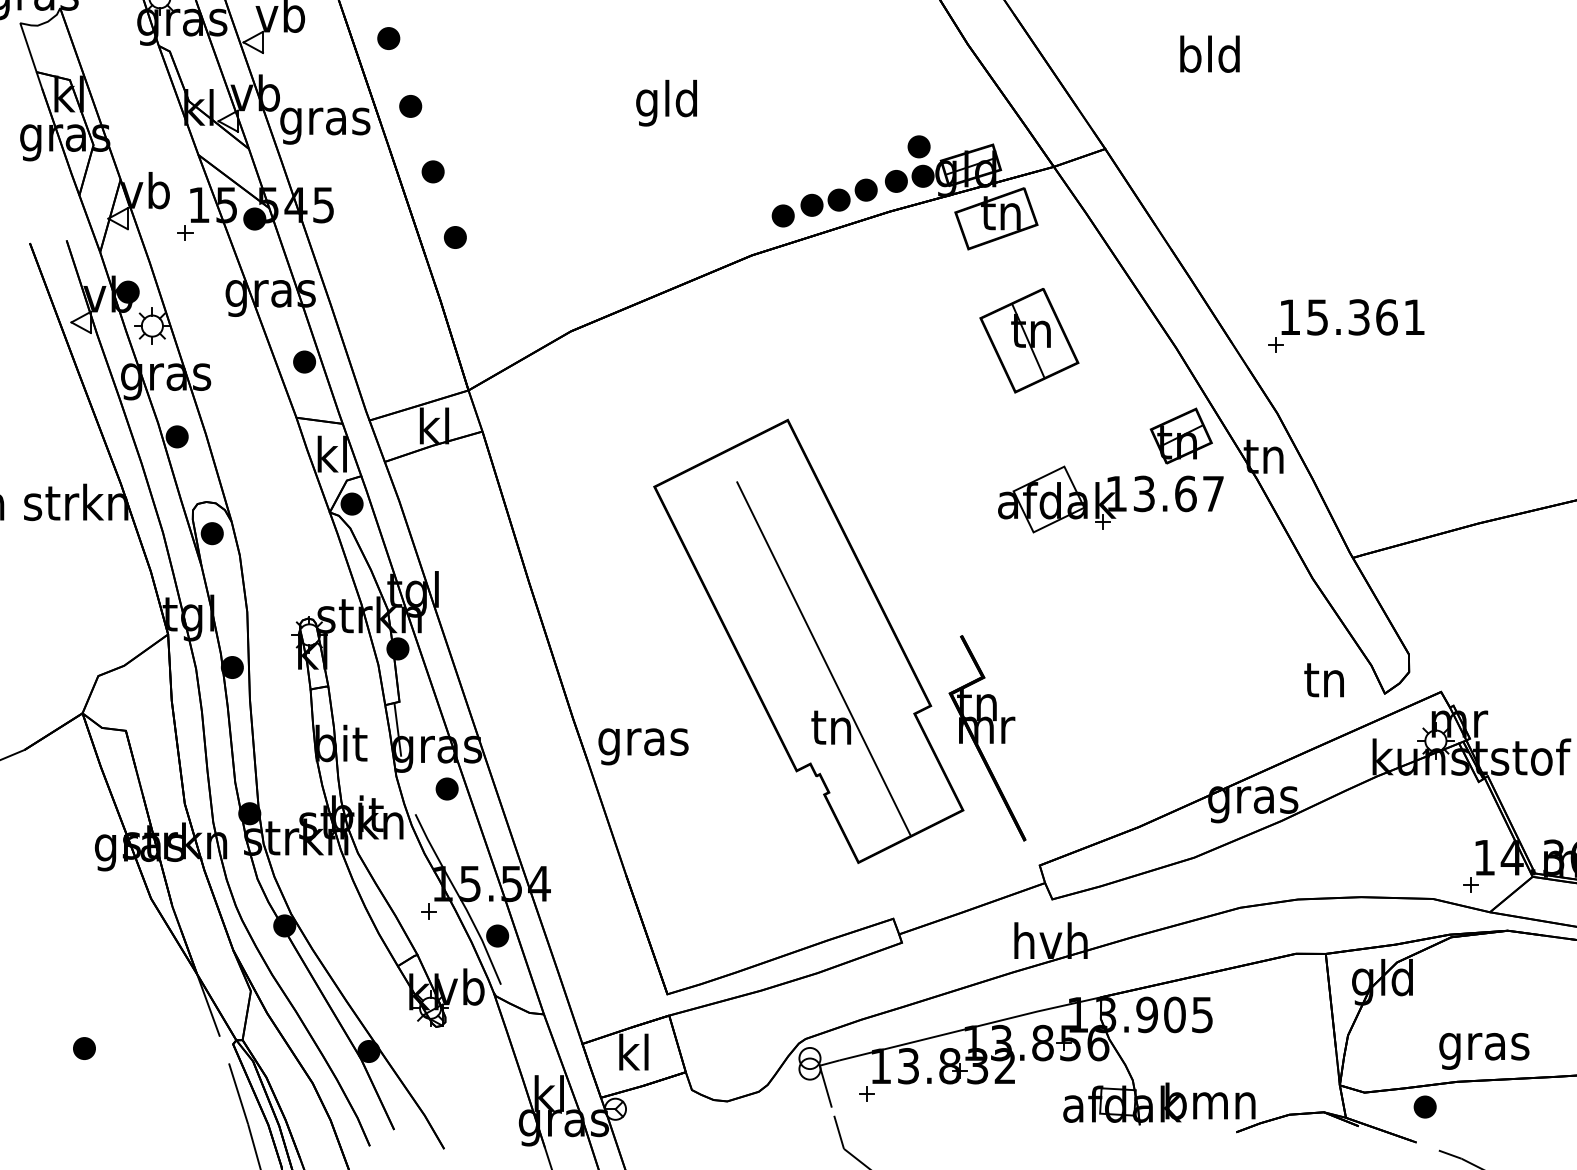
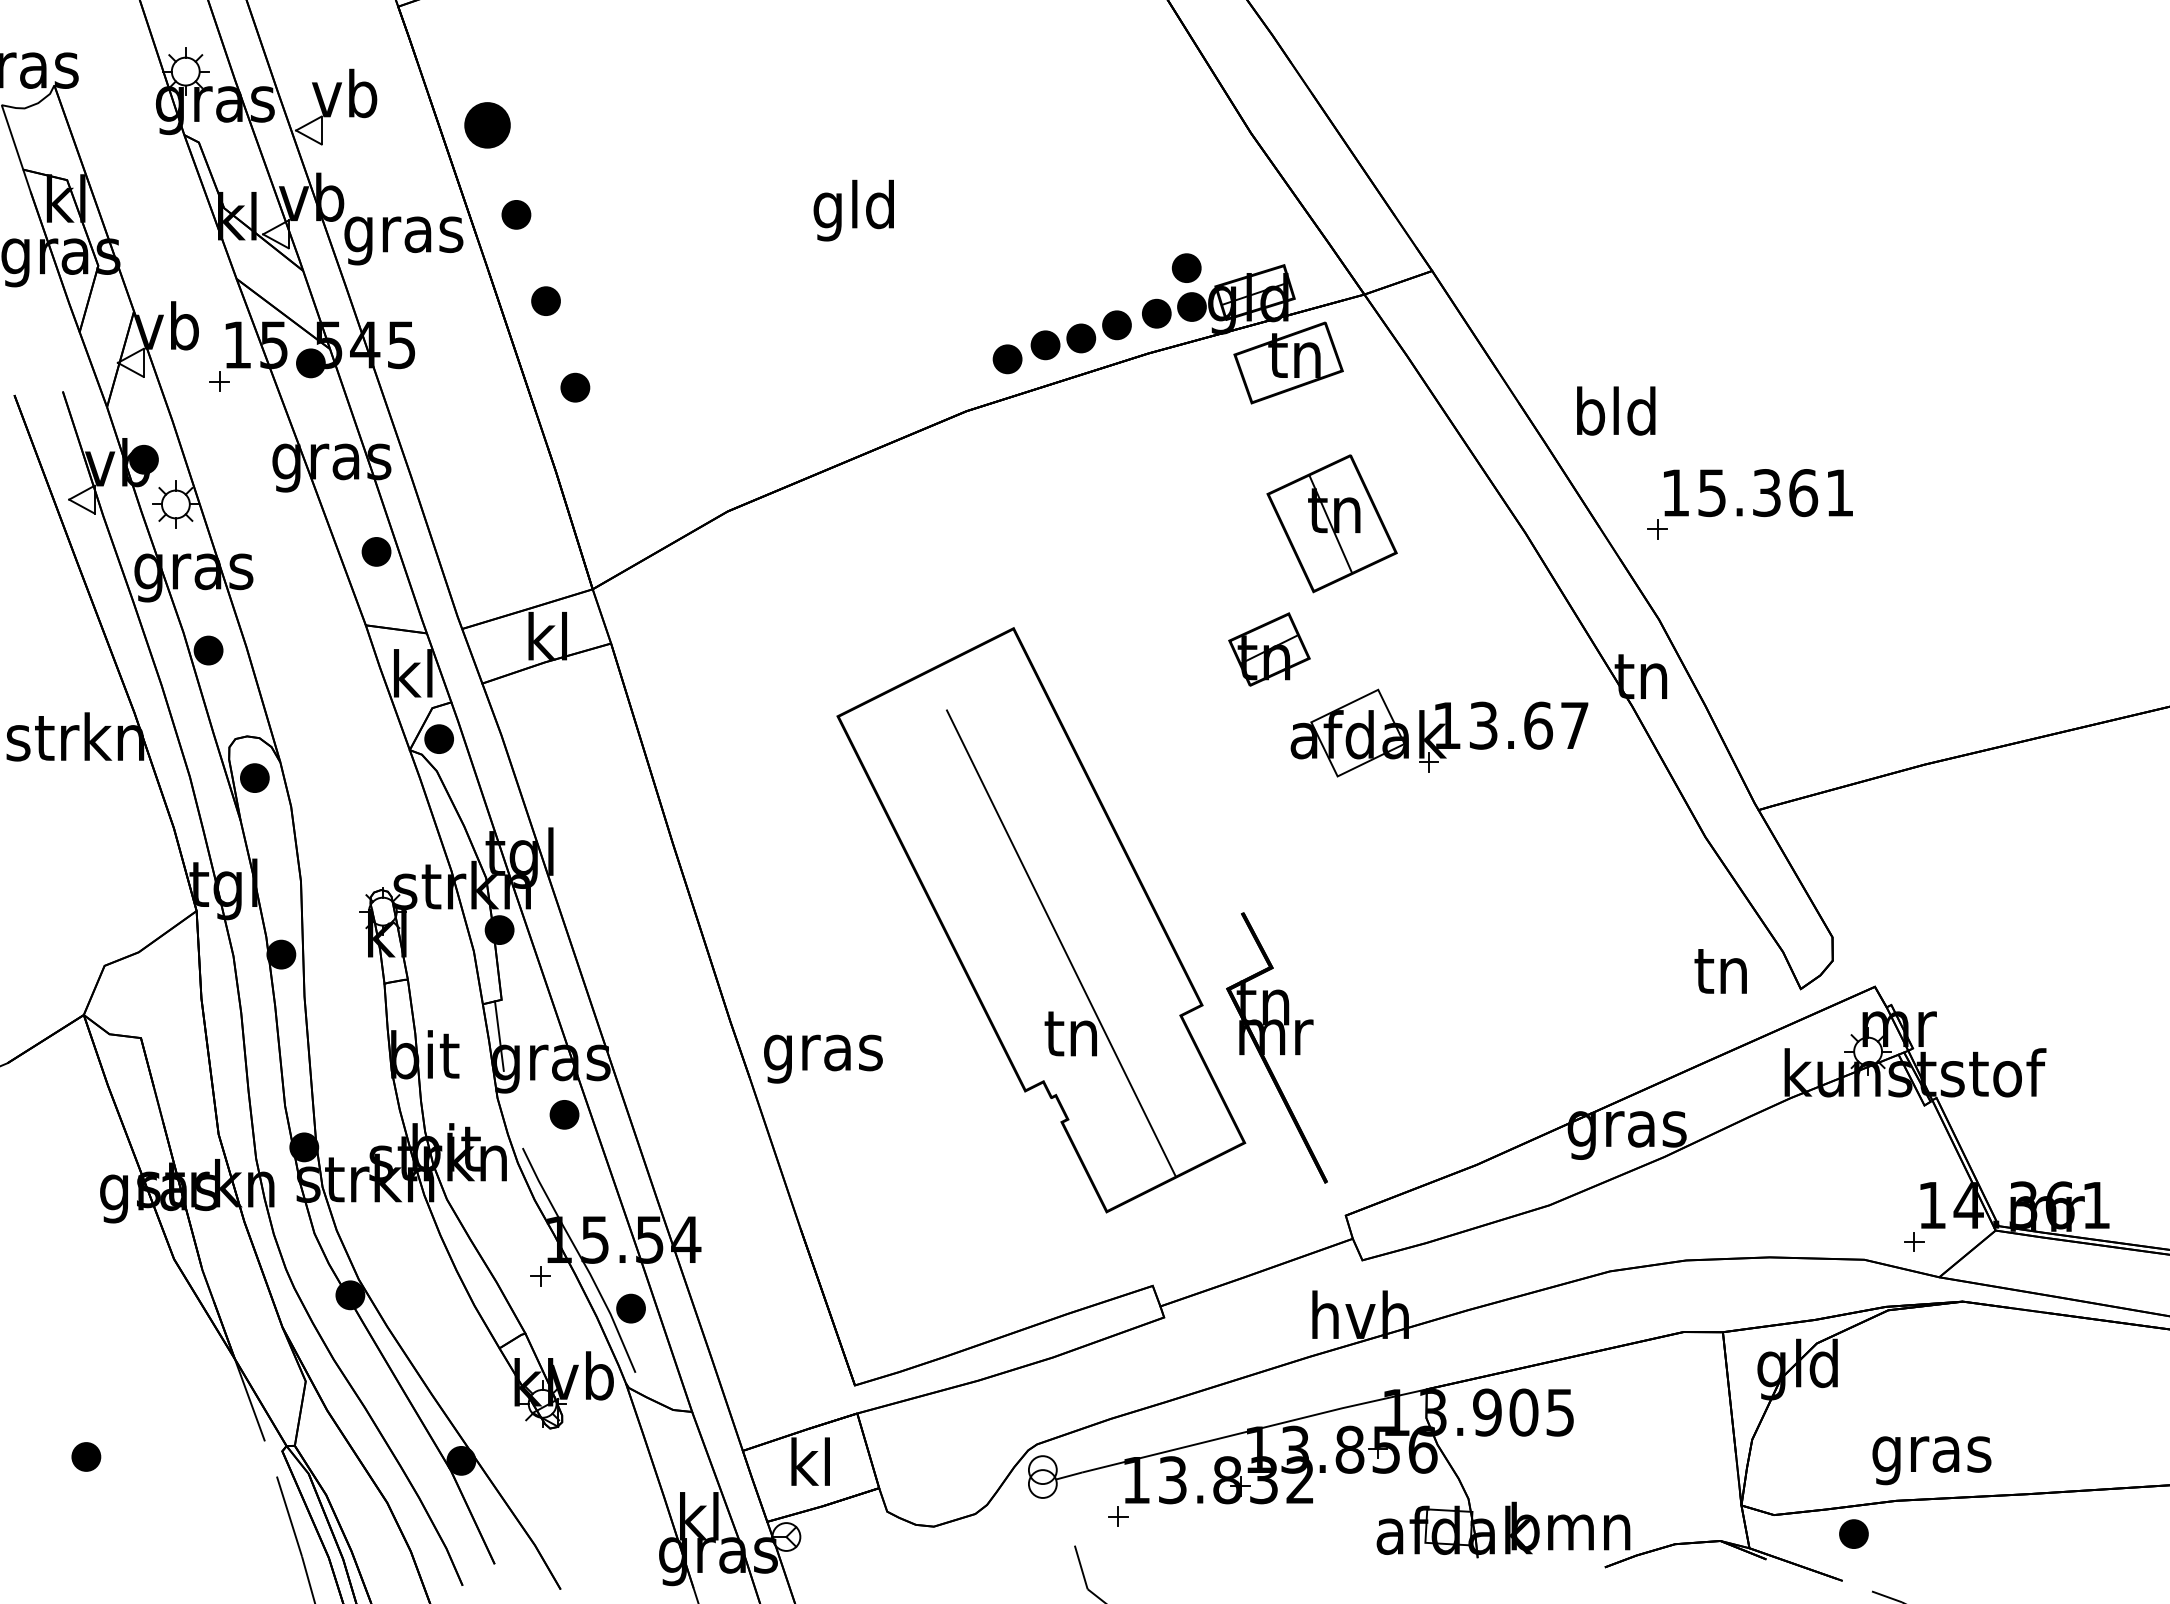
part: (388, 38) -> (487, 125), size x1.6
text: (1210, 53) -> (1616, 410), moved
part: (1181, 436) -> (1269, 649), moved
line: (825, 1086) -> (1063, 1506), removed

